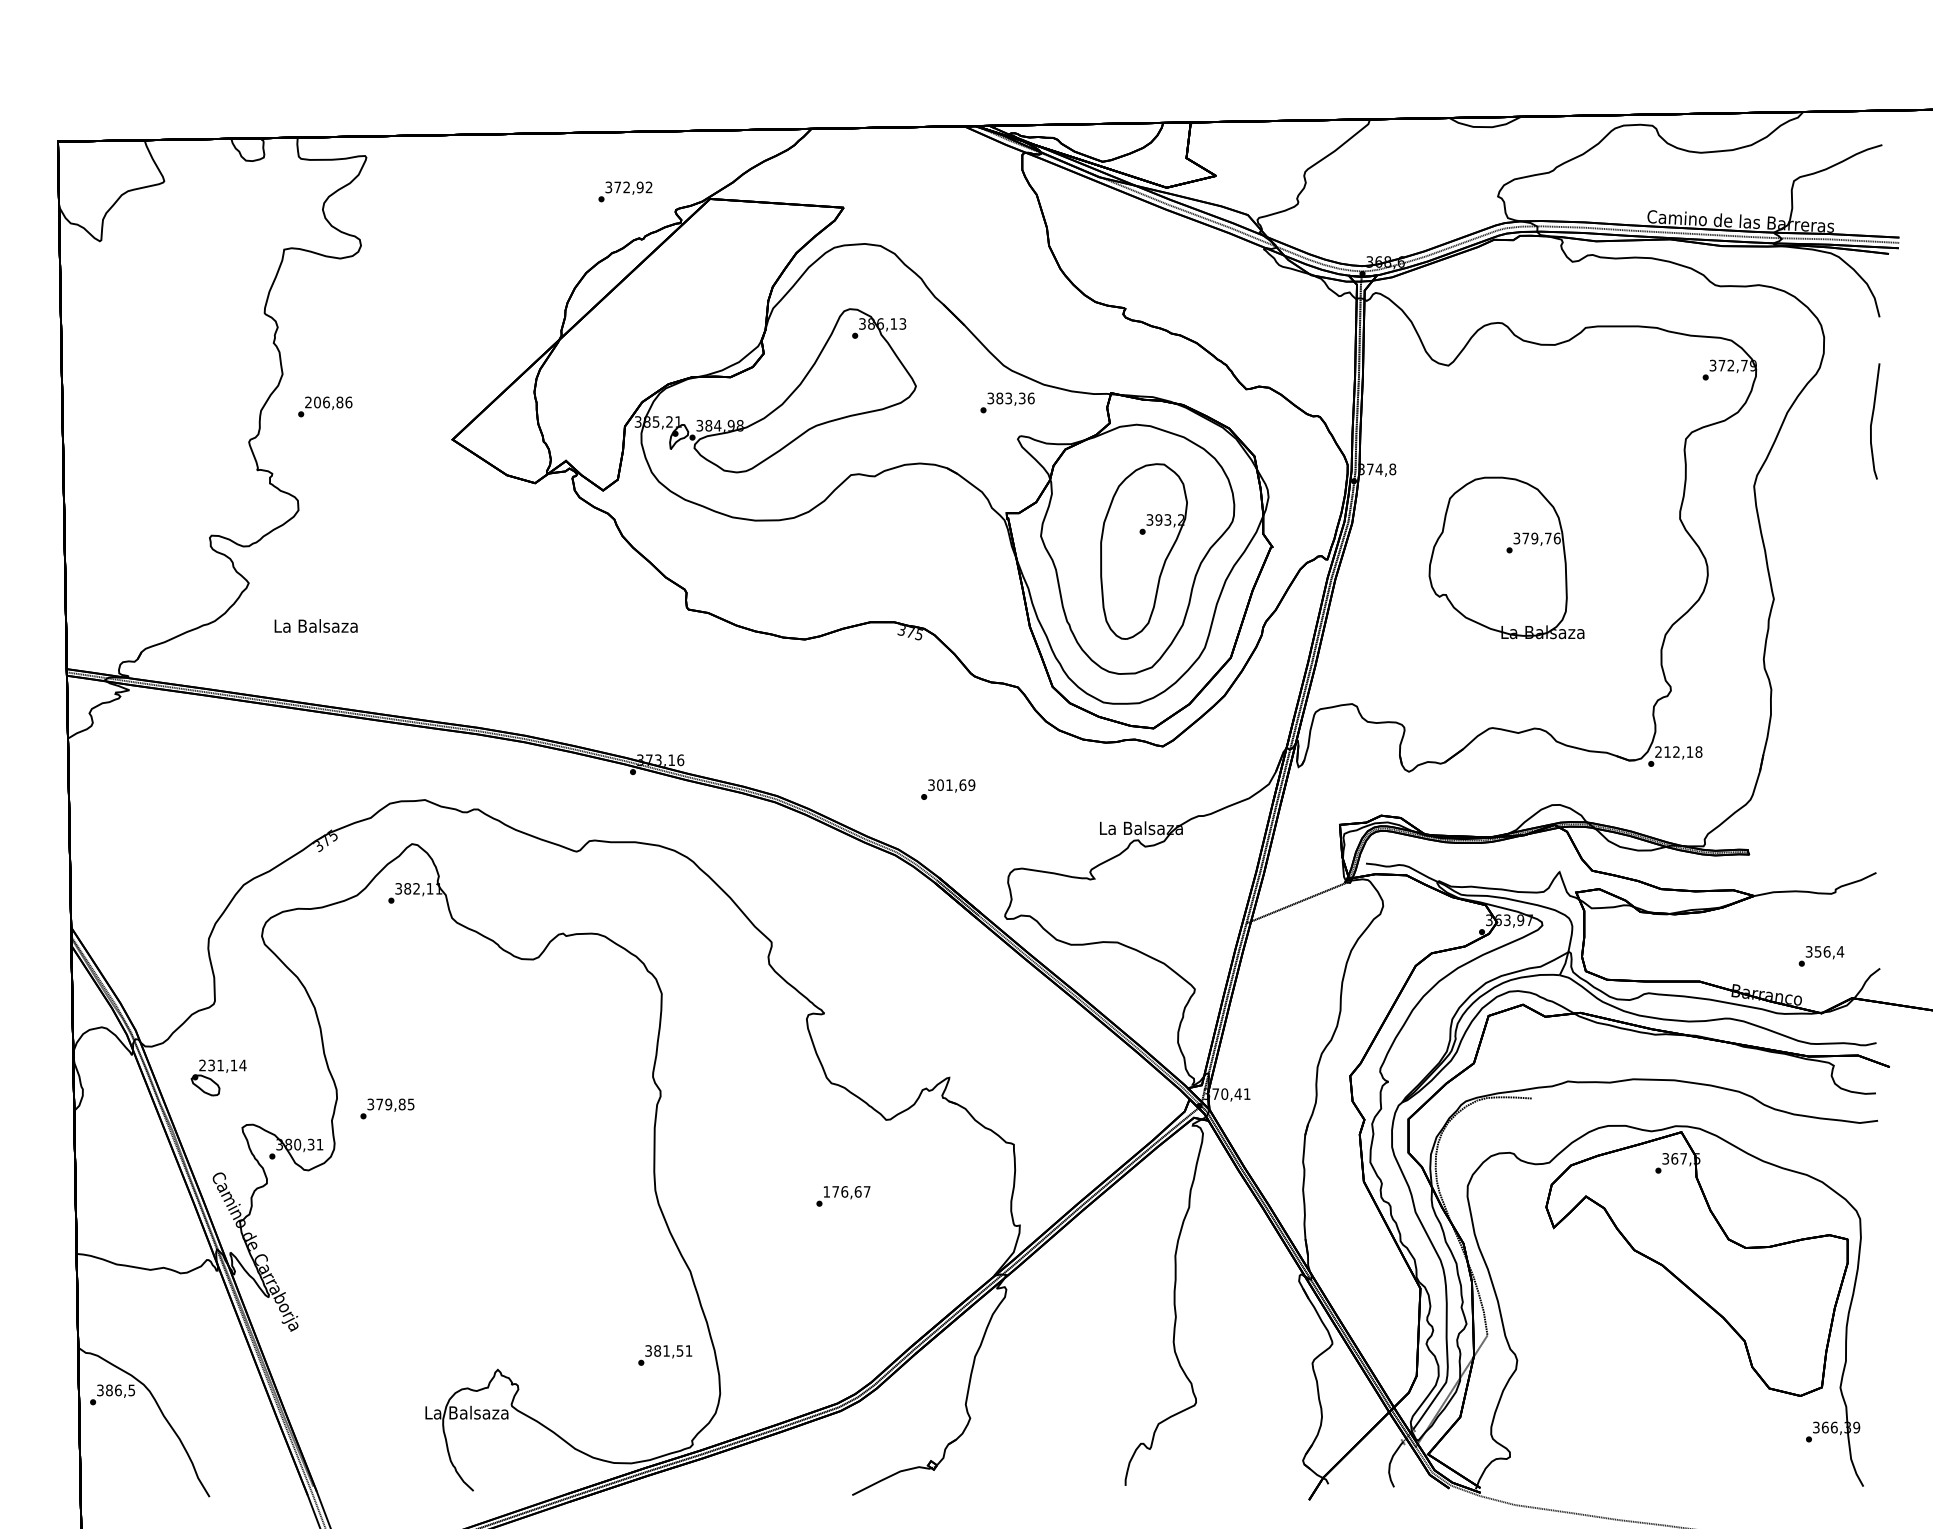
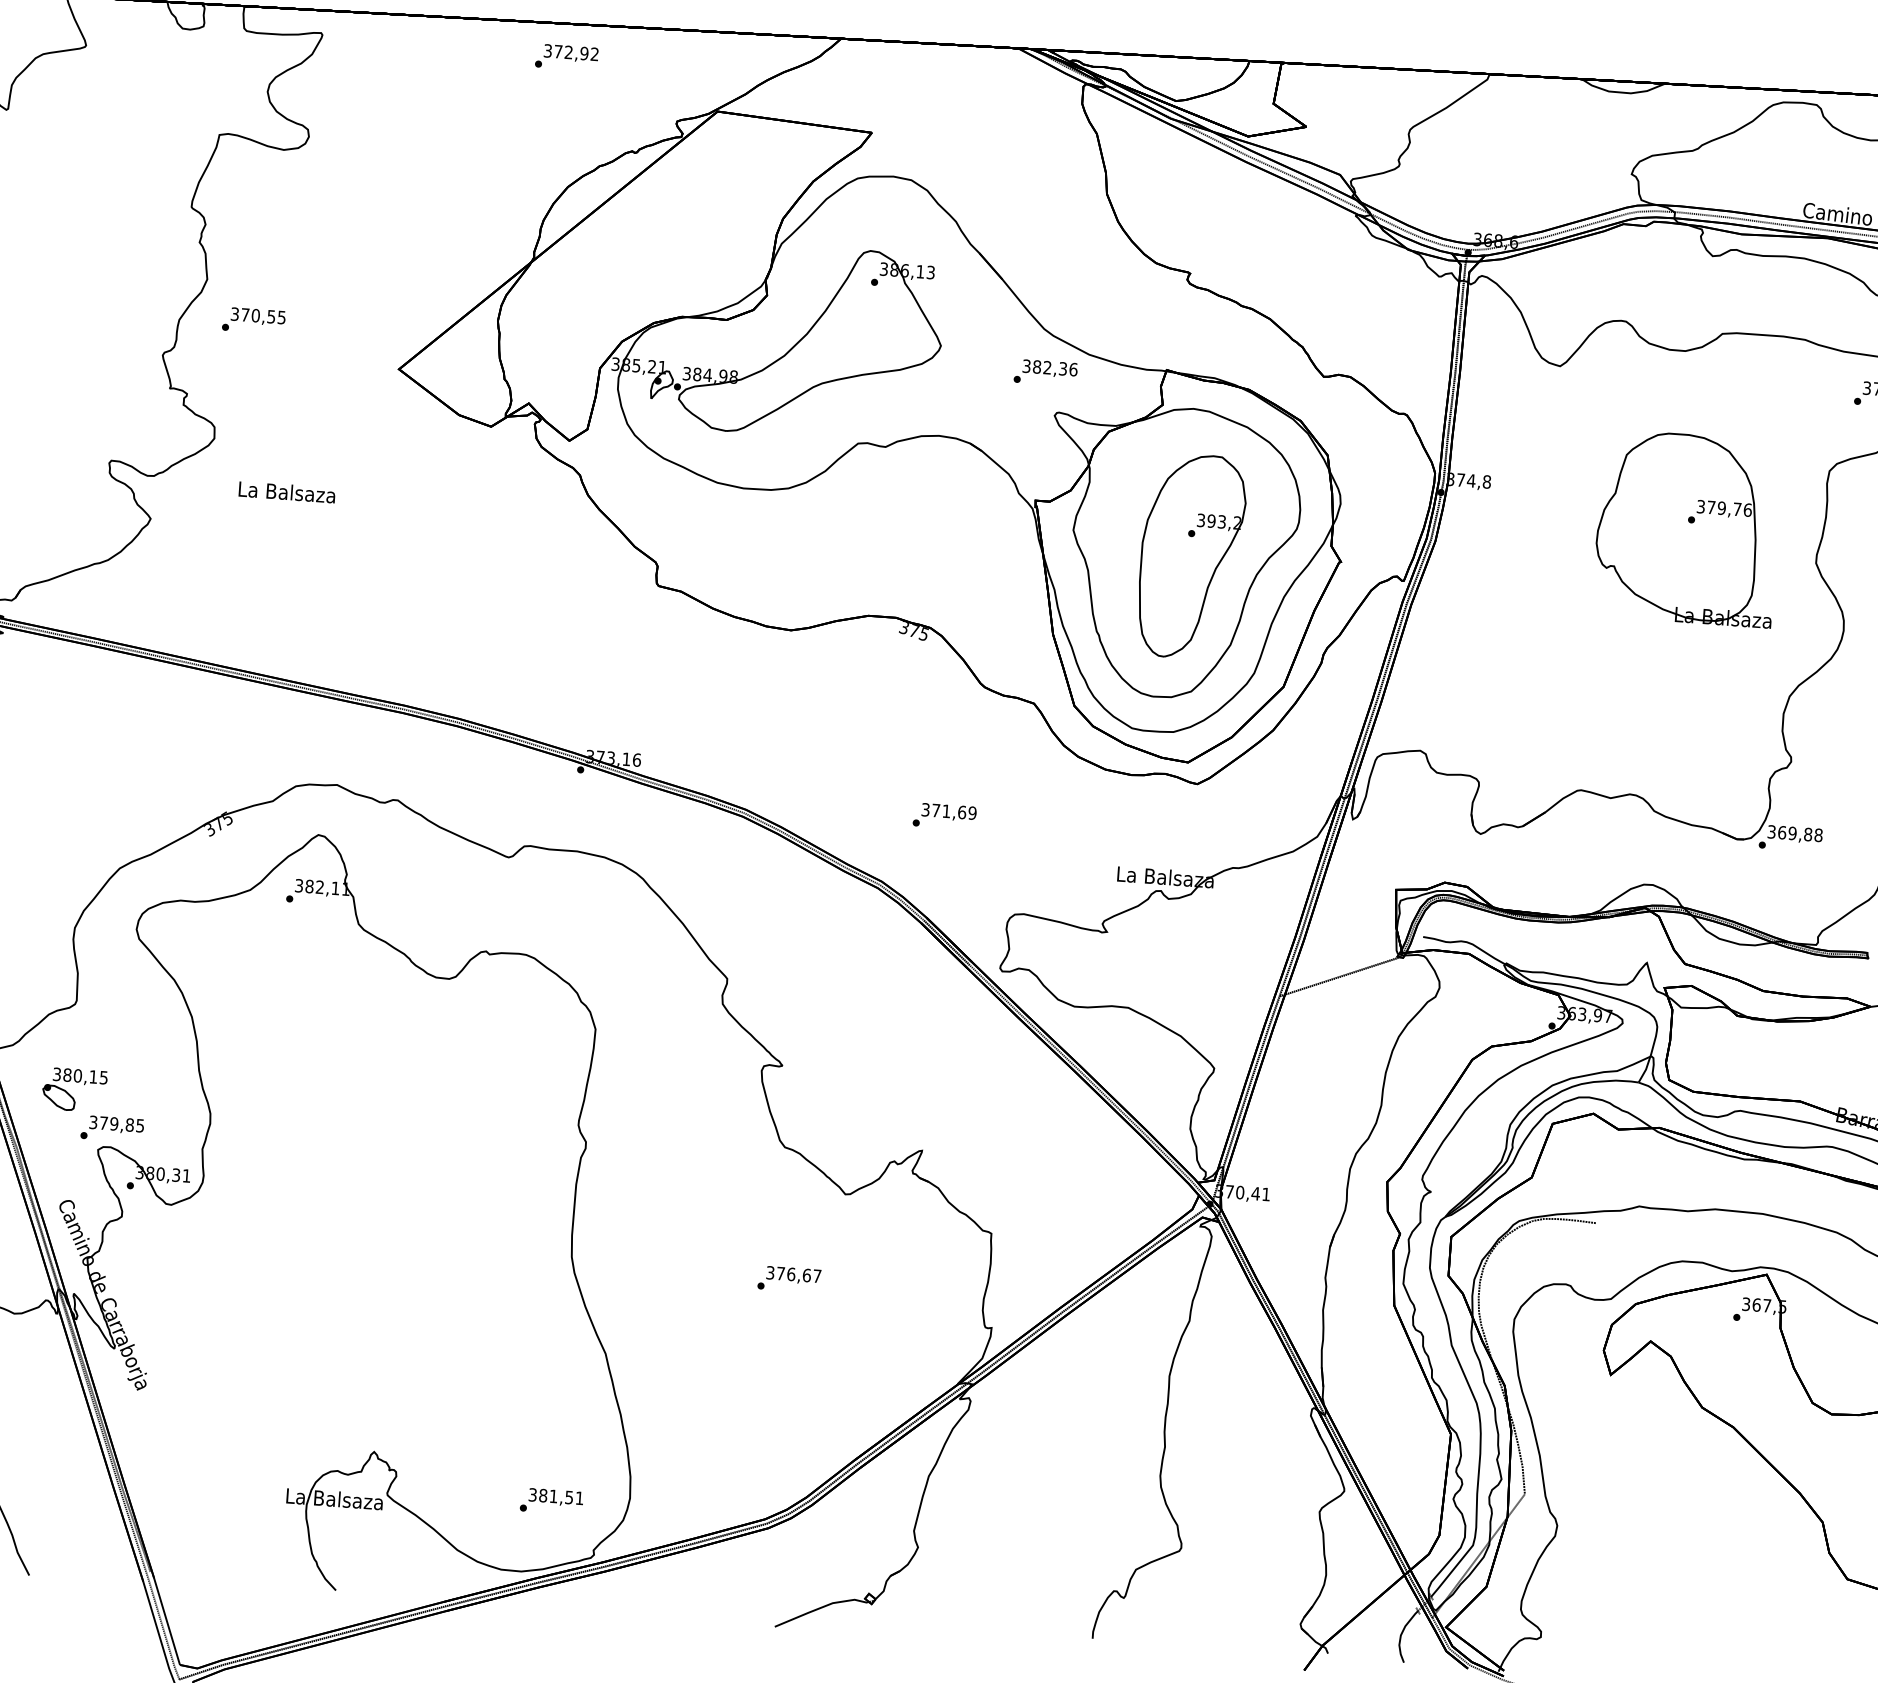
text: (625, 191) -> (567, 57), moved
text: (1008, 398) -> (1047, 367), 383,36 -> 382,36
text: (328, 402) -> (258, 315), 206,86 -> 370,55
part: (1506, 557) -> (1687, 527), moved
text: (315, 625) -> (286, 491), moved
text: (1674, 751) -> (1790, 832), 212,18 -> 369,88
text: (940, 784) -> (936, 809), 301,69 -> 371,69
text: (222, 1065) -> (80, 1076), 231,14 -> 380,15
text: (387, 1108) -> (112, 1128), moved
text: (826, 1191) -> (770, 1272), 176,67 -> 376,67
text: (665, 1355) -> (552, 1501), moved

